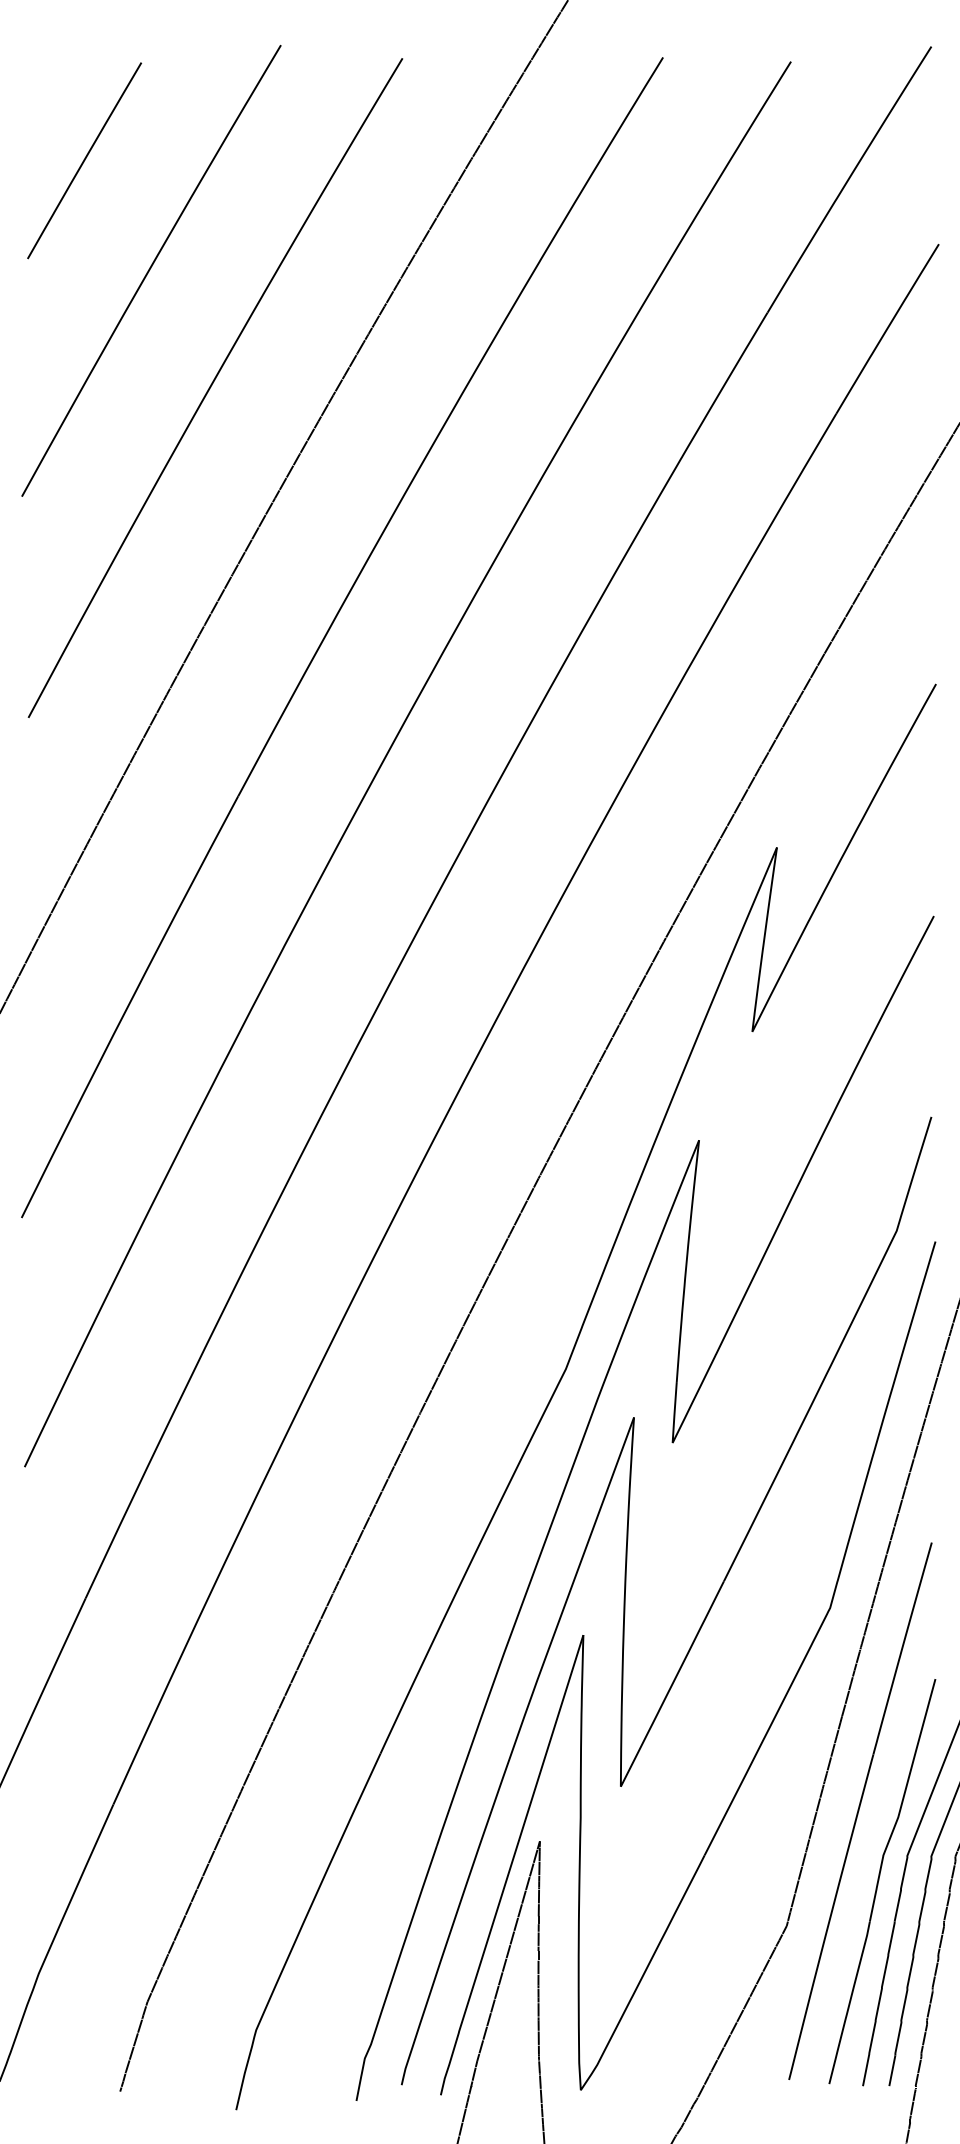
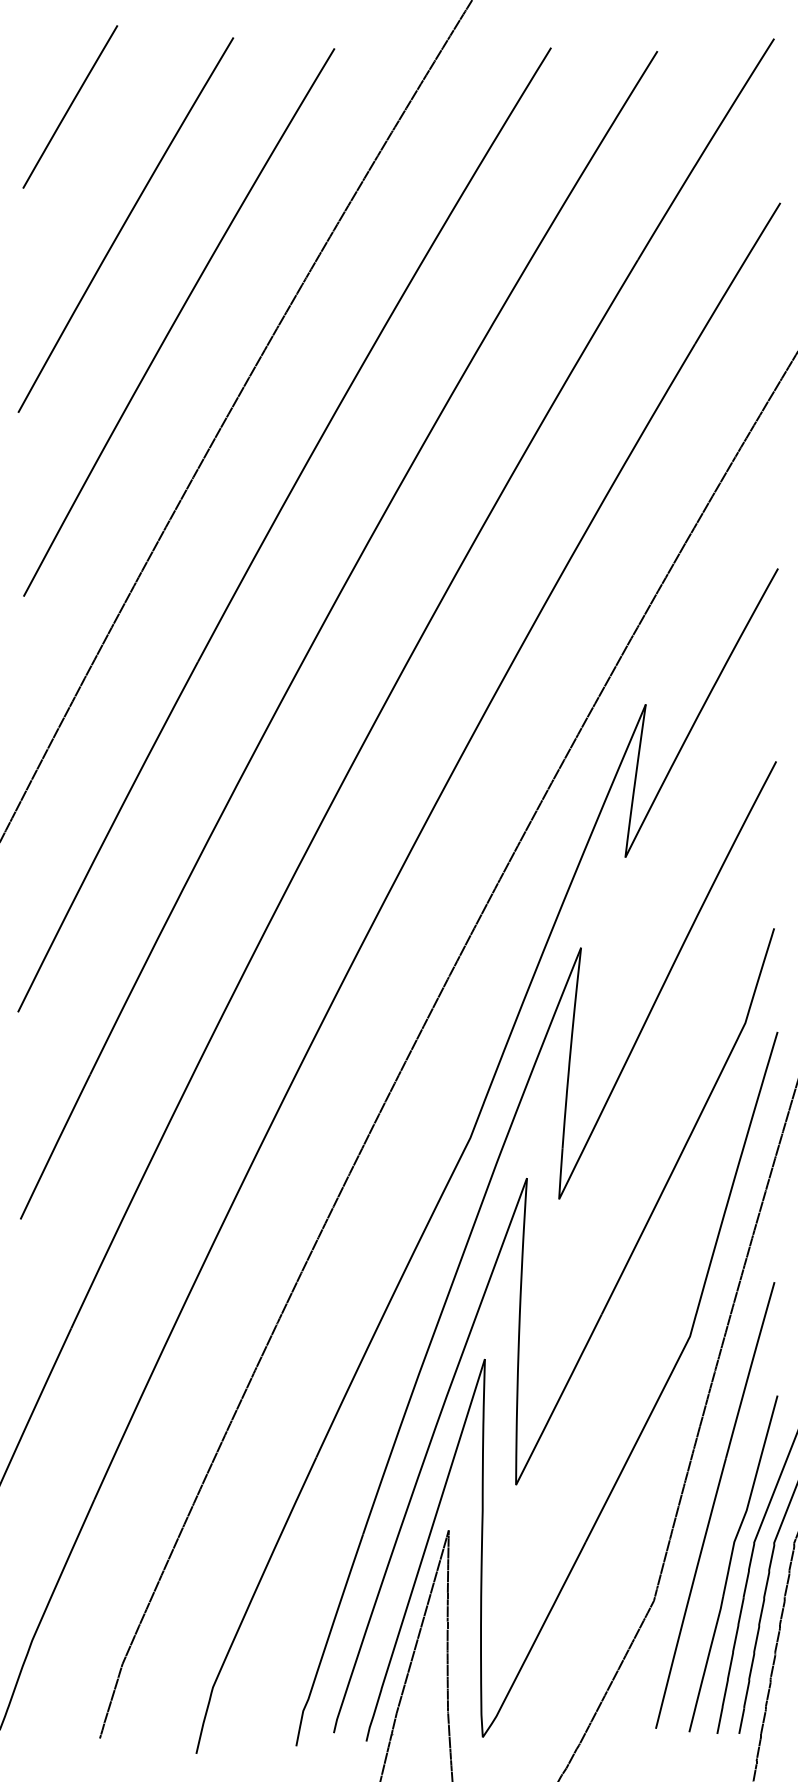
line: (84, 160) -> (70, 106), moved

